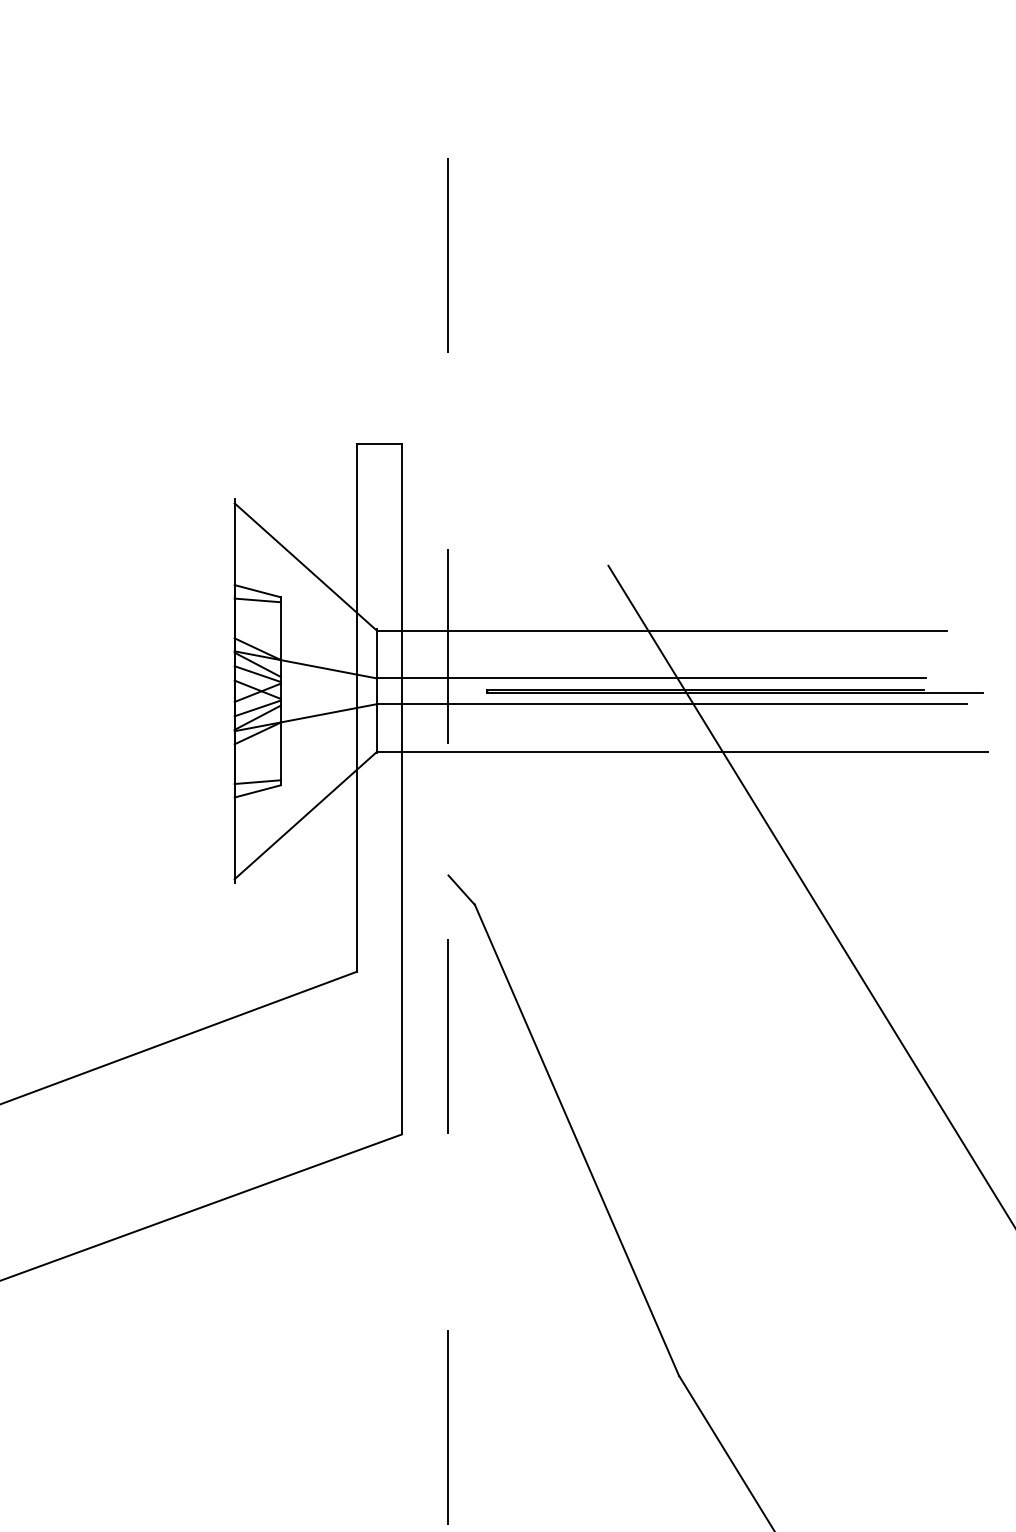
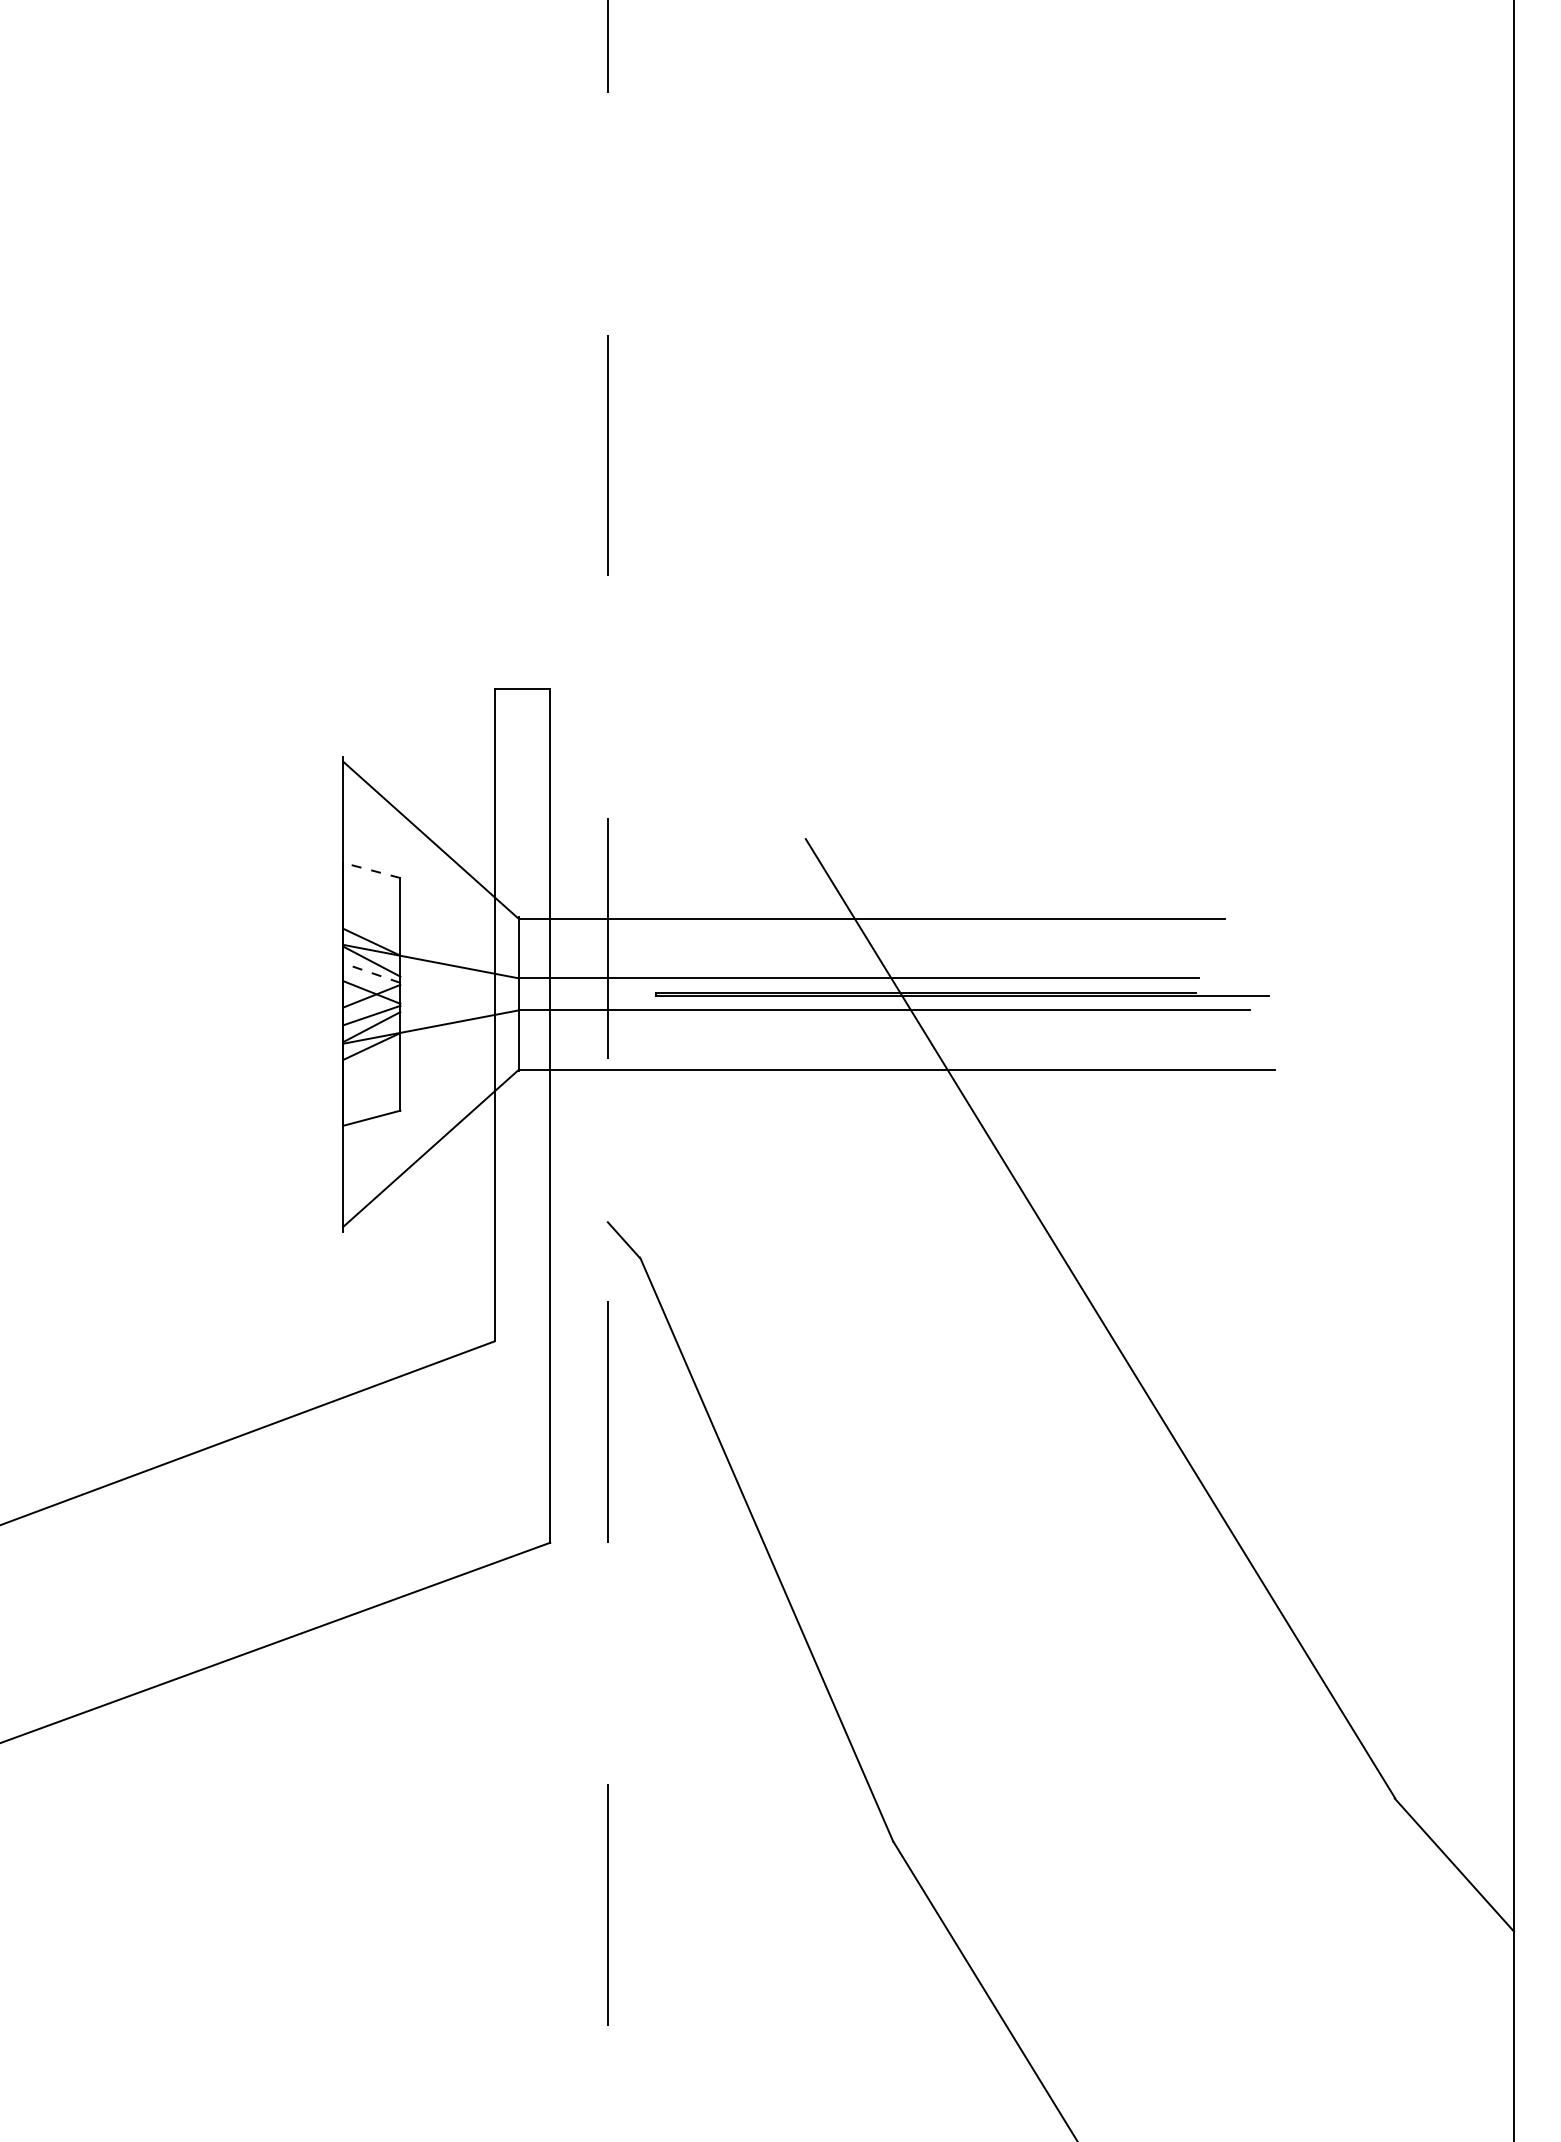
line: (257, 591) -> (371, 870), solid -> dashed
line: (257, 600) -> (371, 881), removed
line: (257, 673) -> (371, 972), solid -> dashed
line: (257, 781) -> (371, 1106), removed

